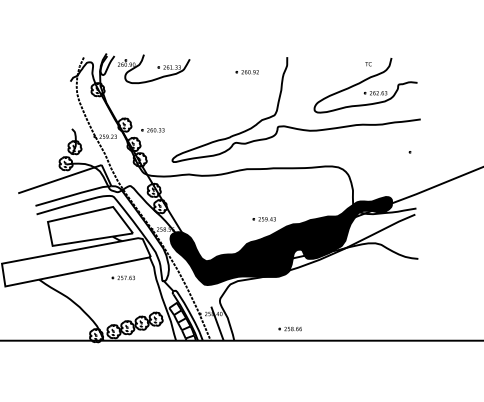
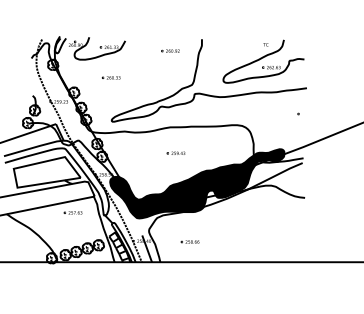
part: (152, 130) -> (110, 78), moved
part: (263, 219) -> (175, 153), moved
part: (289, 328) -> (189, 241), moved

